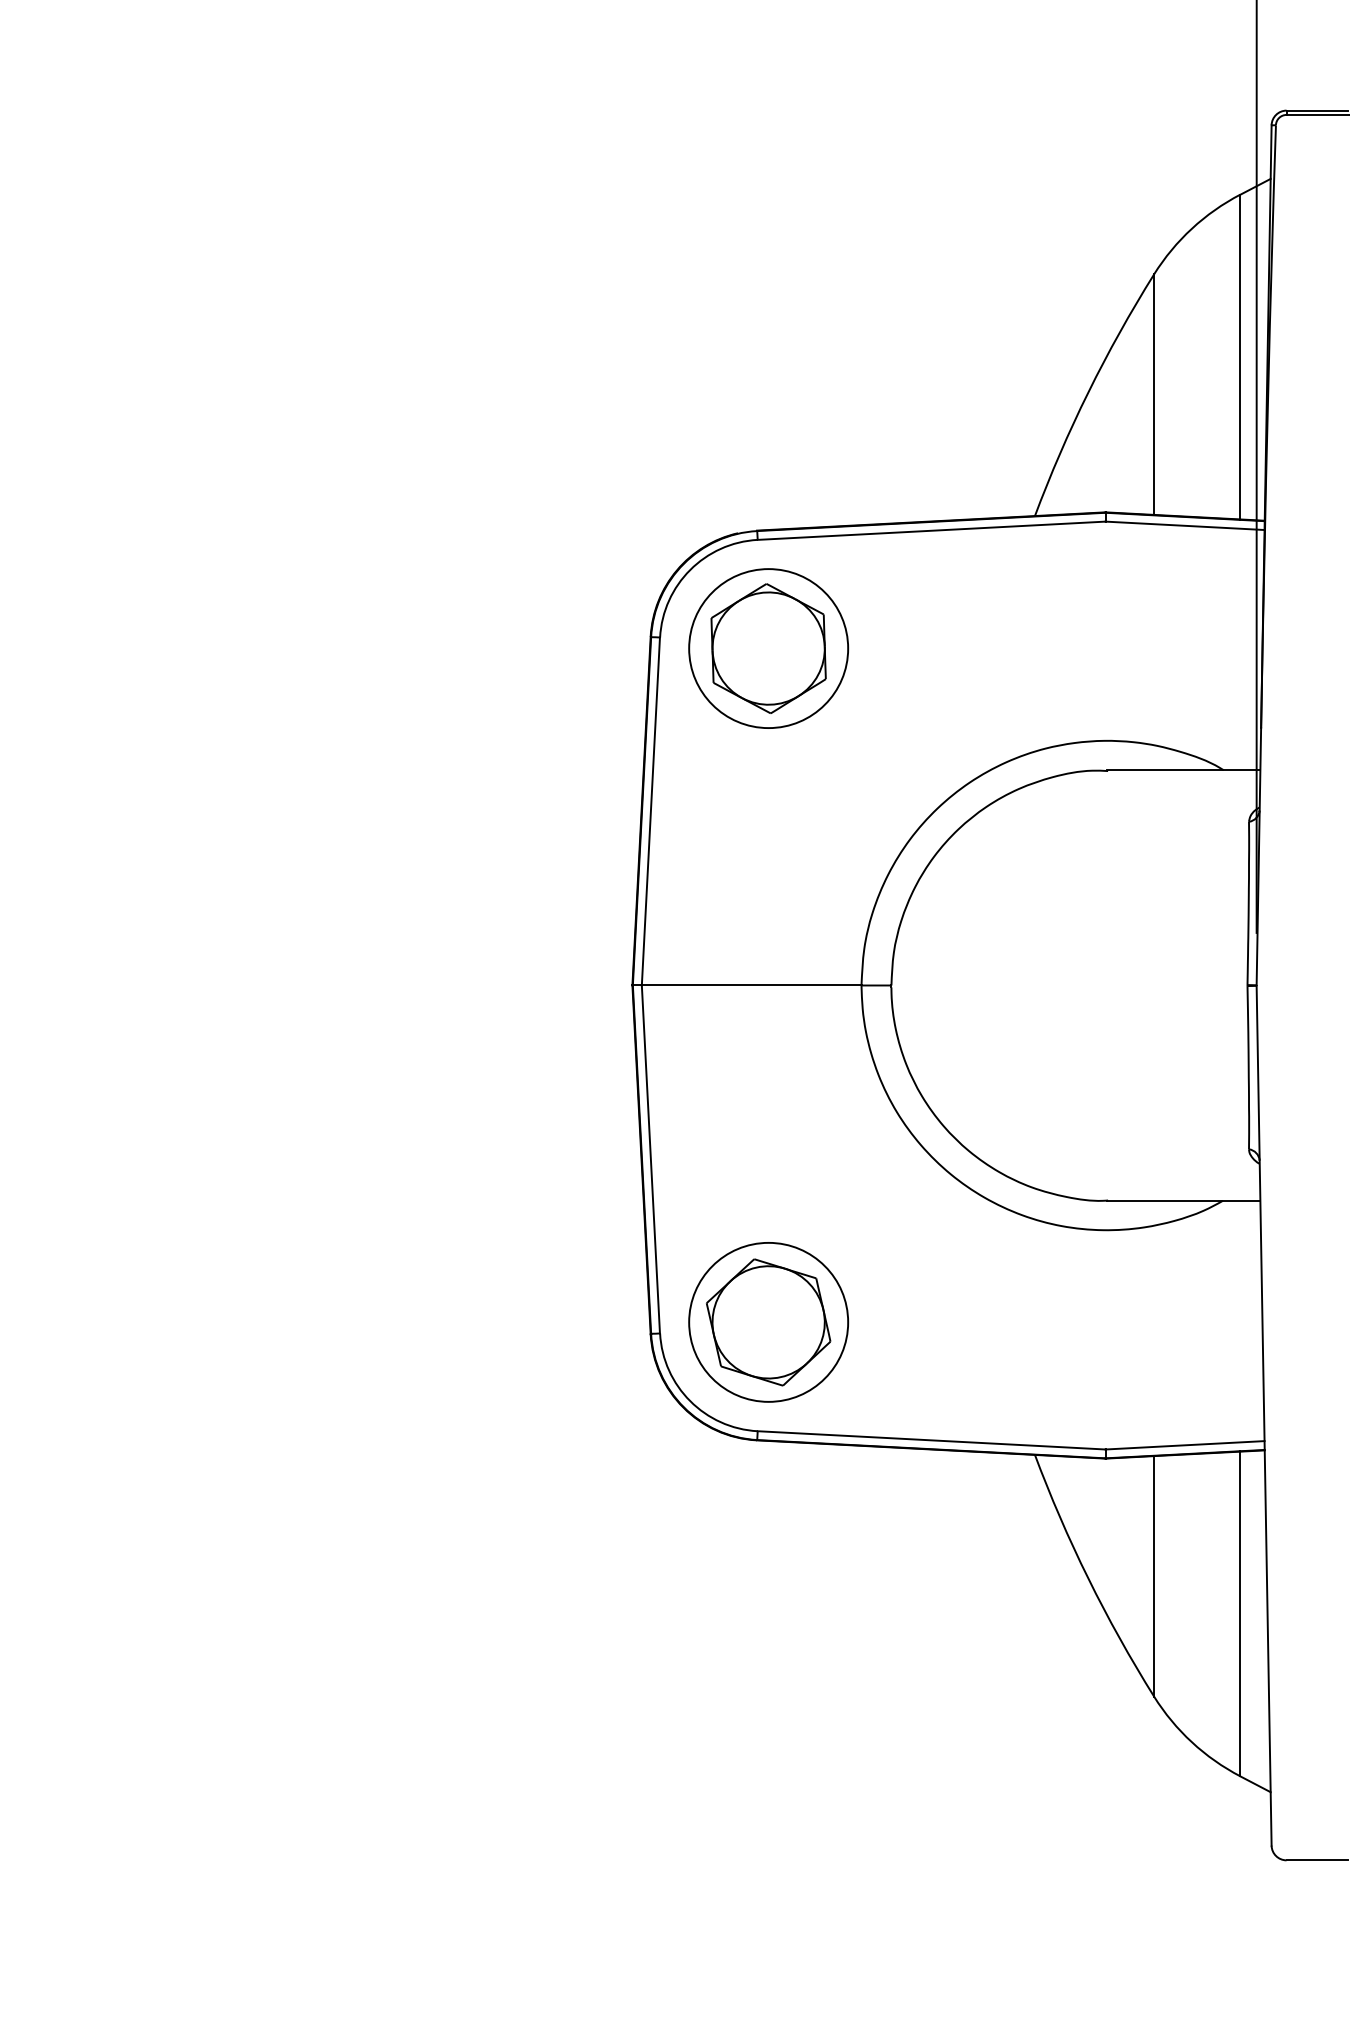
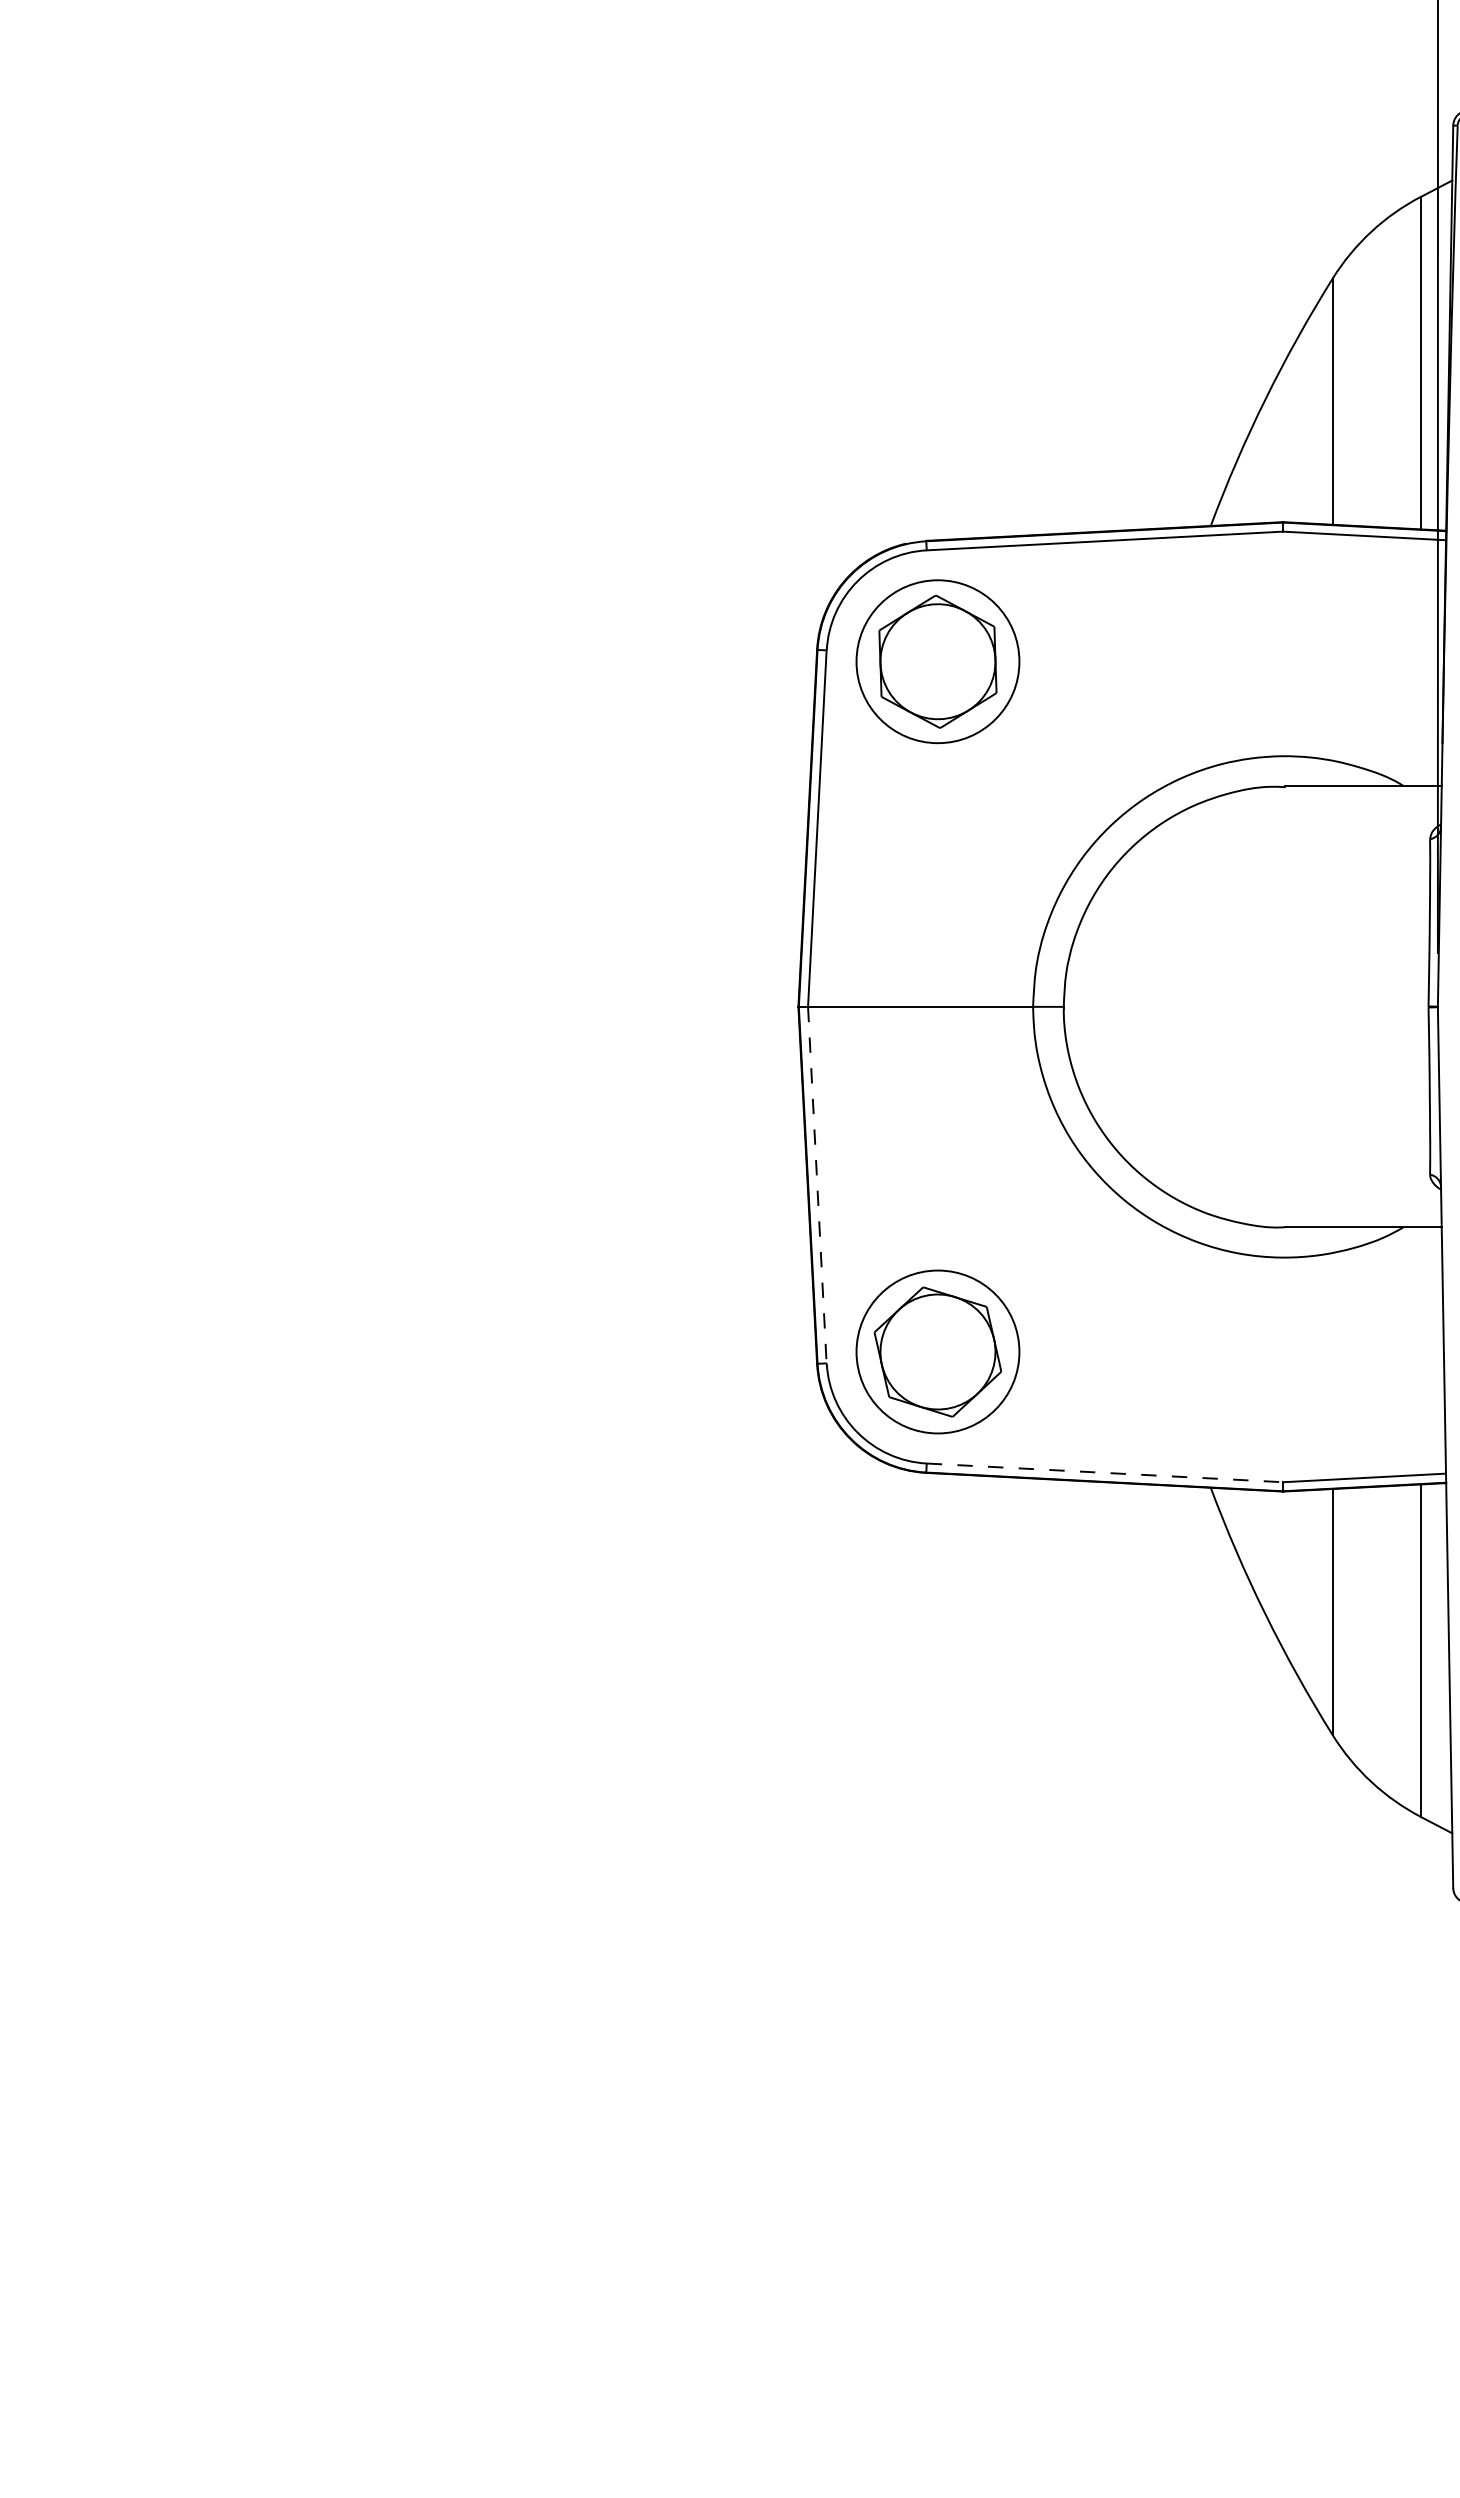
line: (651, 1159) -> (817, 1185), solid -> dashed
line: (932, 1439) -> (1105, 1472), solid -> dashed

